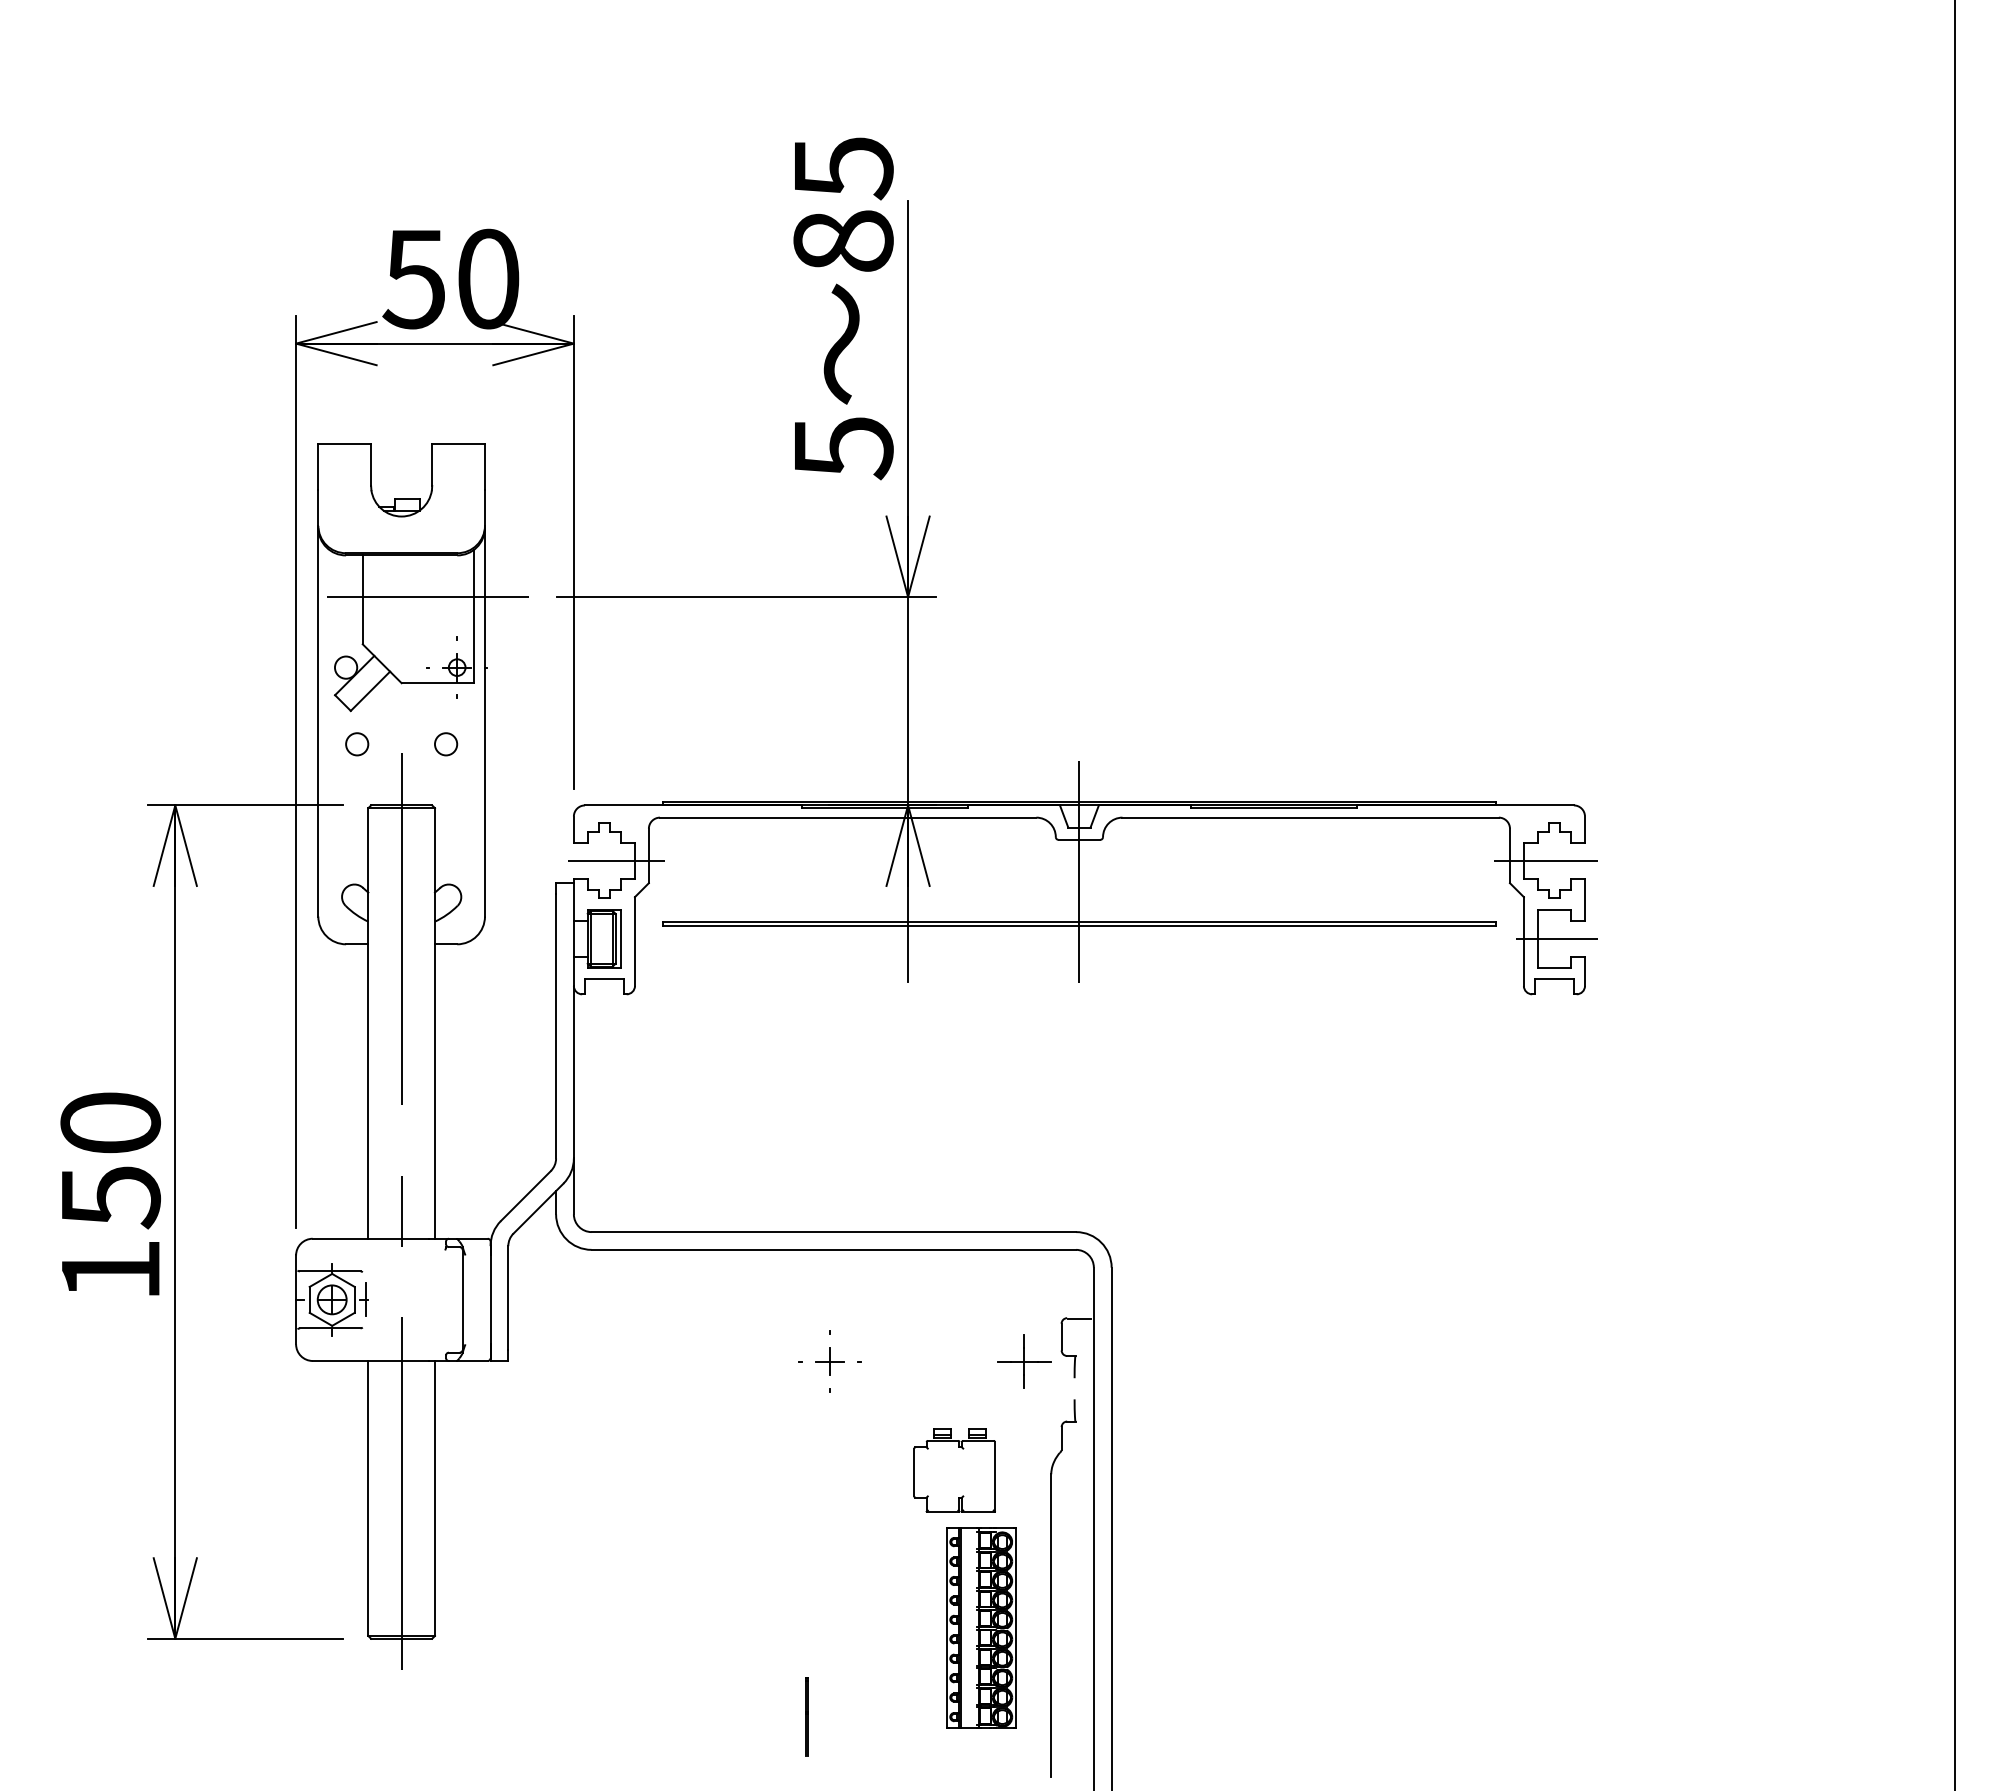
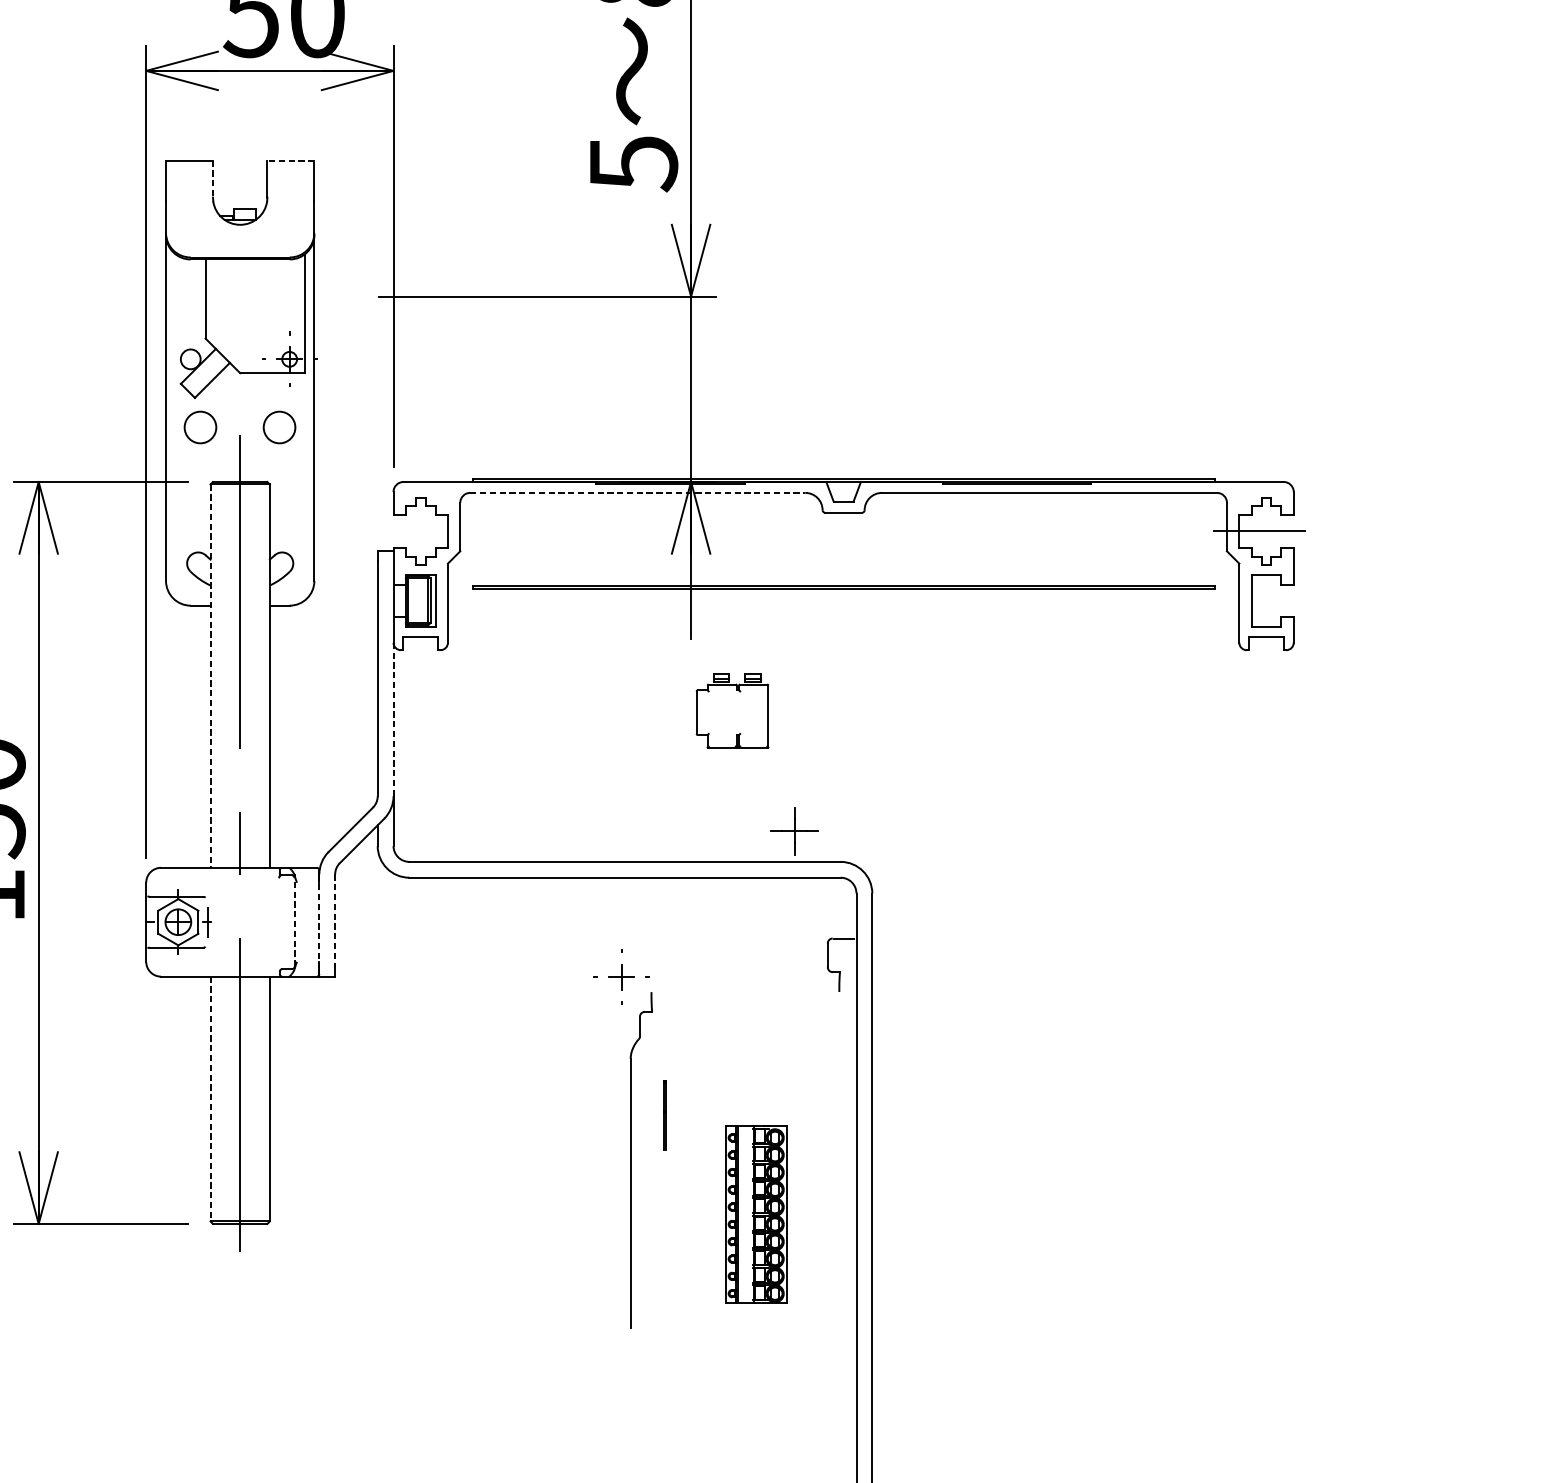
line: (458, 444) -> (290, 160), solid -> dashed
line: (371, 465) -> (213, 179), solid -> dashed
line: (427, 597) -> (263, 296), removed
circle: (357, 744) -> (200, 427), size x1.6
circle: (446, 744) -> (280, 427), size x1.6
line: (848, 817) -> (638, 492), solid -> dashed
line: (616, 860) -> (431, 531), removed
line: (1079, 871) -> (843, 540), removed
line: (1556, 938) -> (1268, 600), removed
line: (368, 1023) -> (210, 676), solid -> dashed
line: (573, 1072) -> (393, 719), solid -> dashed
line: (490, 1298) -> (319, 921), solid -> dashed
line: (508, 1298) -> (335, 921), solid -> dashed
line: (462, 1299) -> (294, 921), solid -> dashed
part: (1024, 1361) -> (794, 831), moved
part: (954, 1470) -> (732, 710), moved
line: (368, 1498) -> (210, 1099), solid -> dashed
part: (1051, 1588) -> (630, 1160), moved
line: (806, 1716) -> (664, 1115), moved

